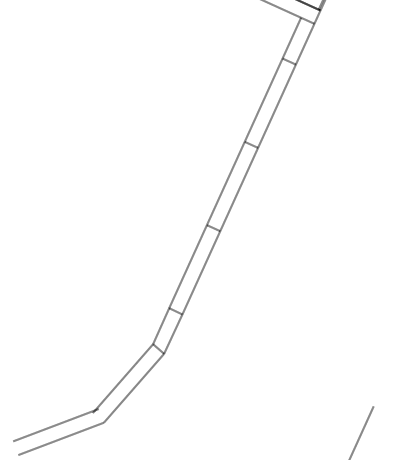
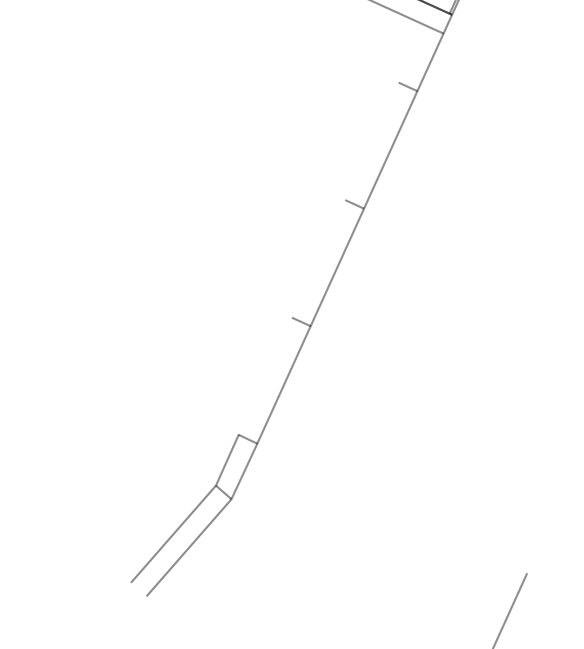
line: (235, 162) -> (332, 229), removed
line: (55, 425) -> (78, 600), removed
line: (60, 438) -> (85, 618), removed

